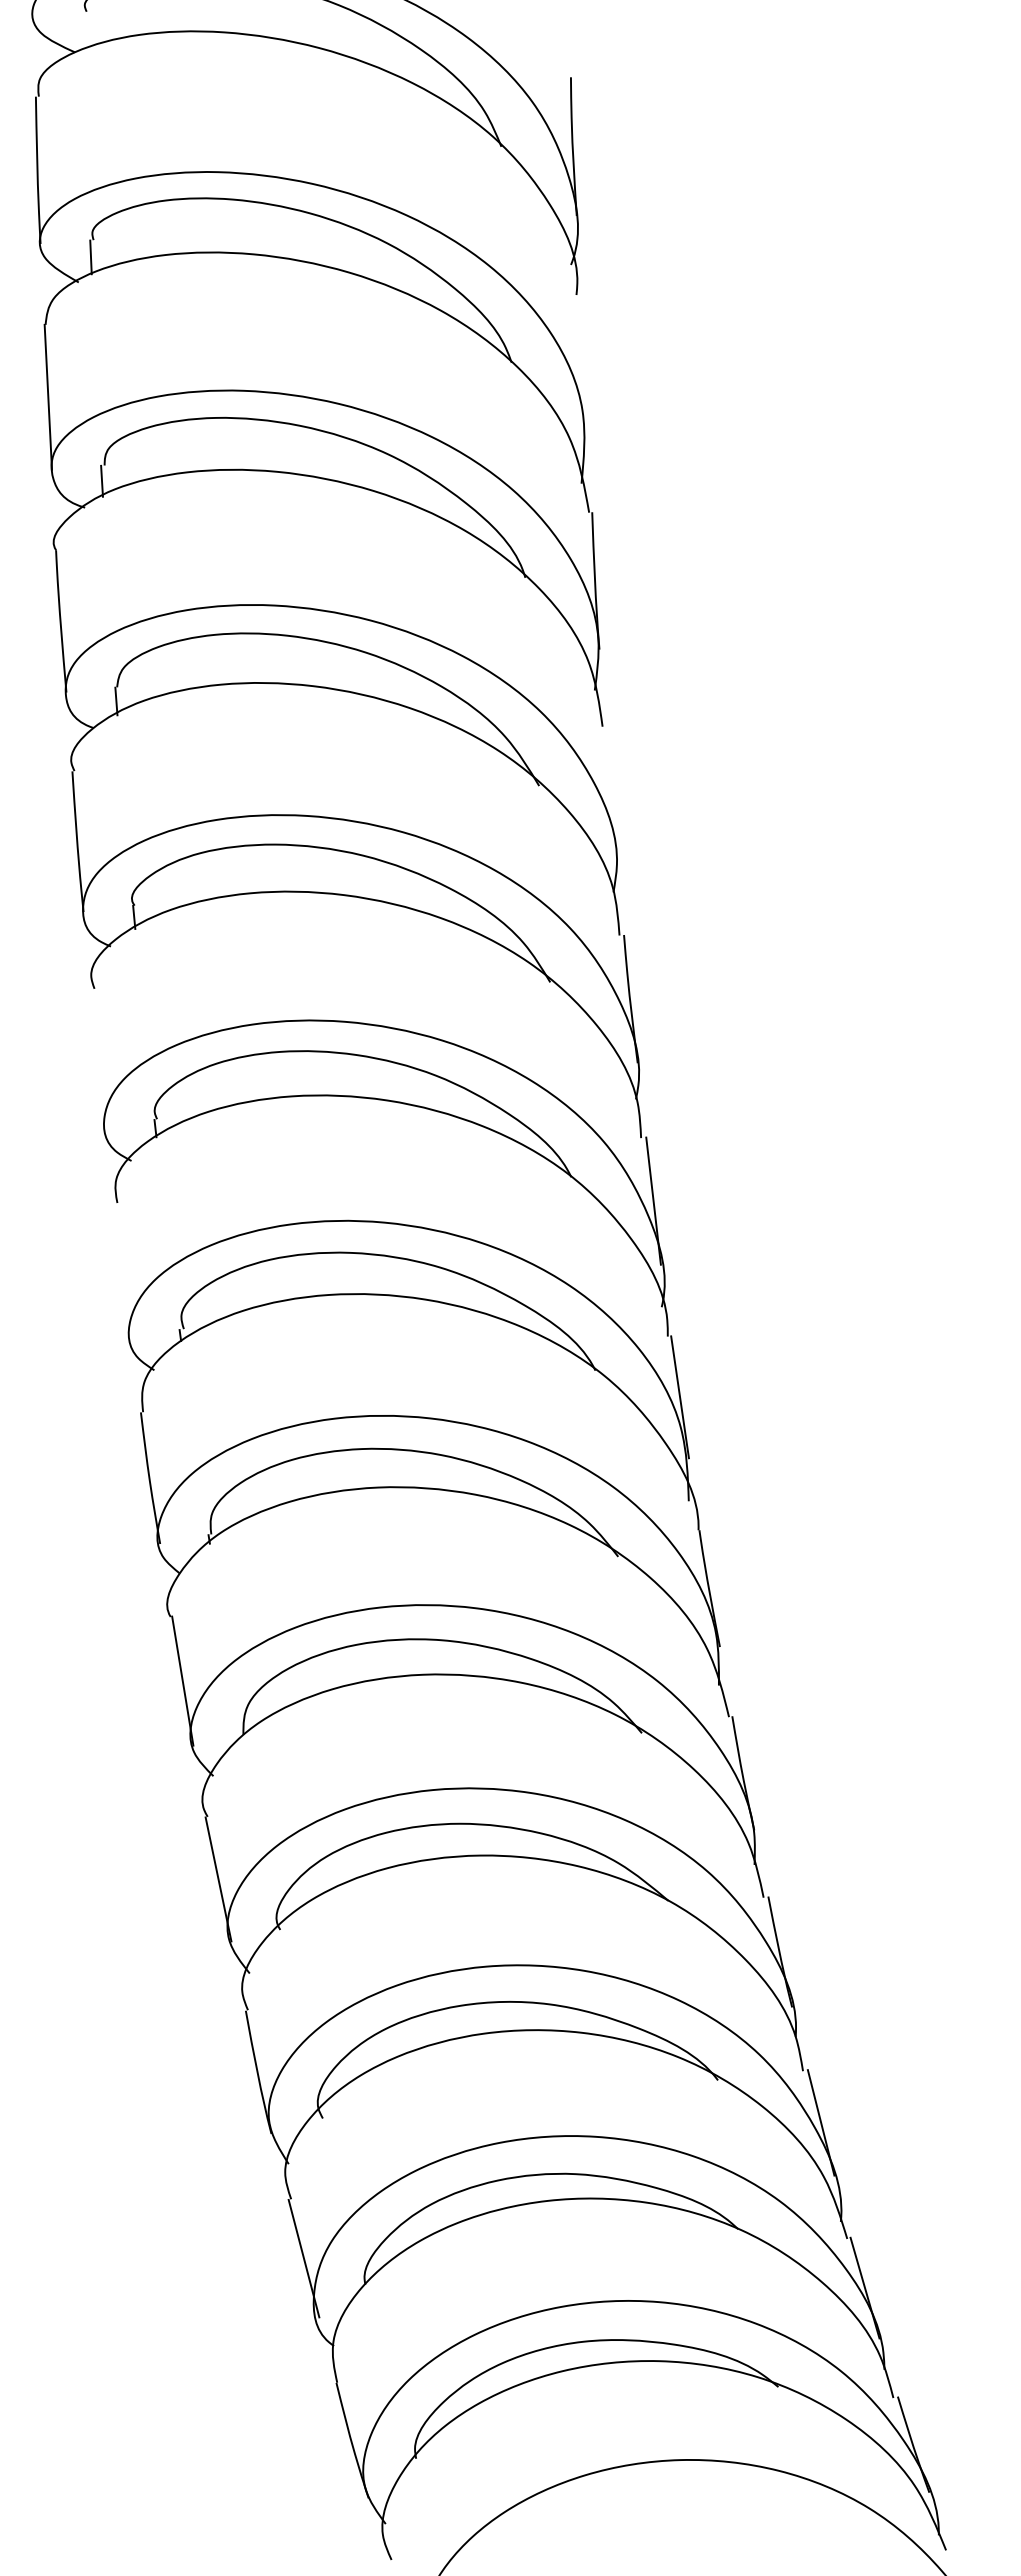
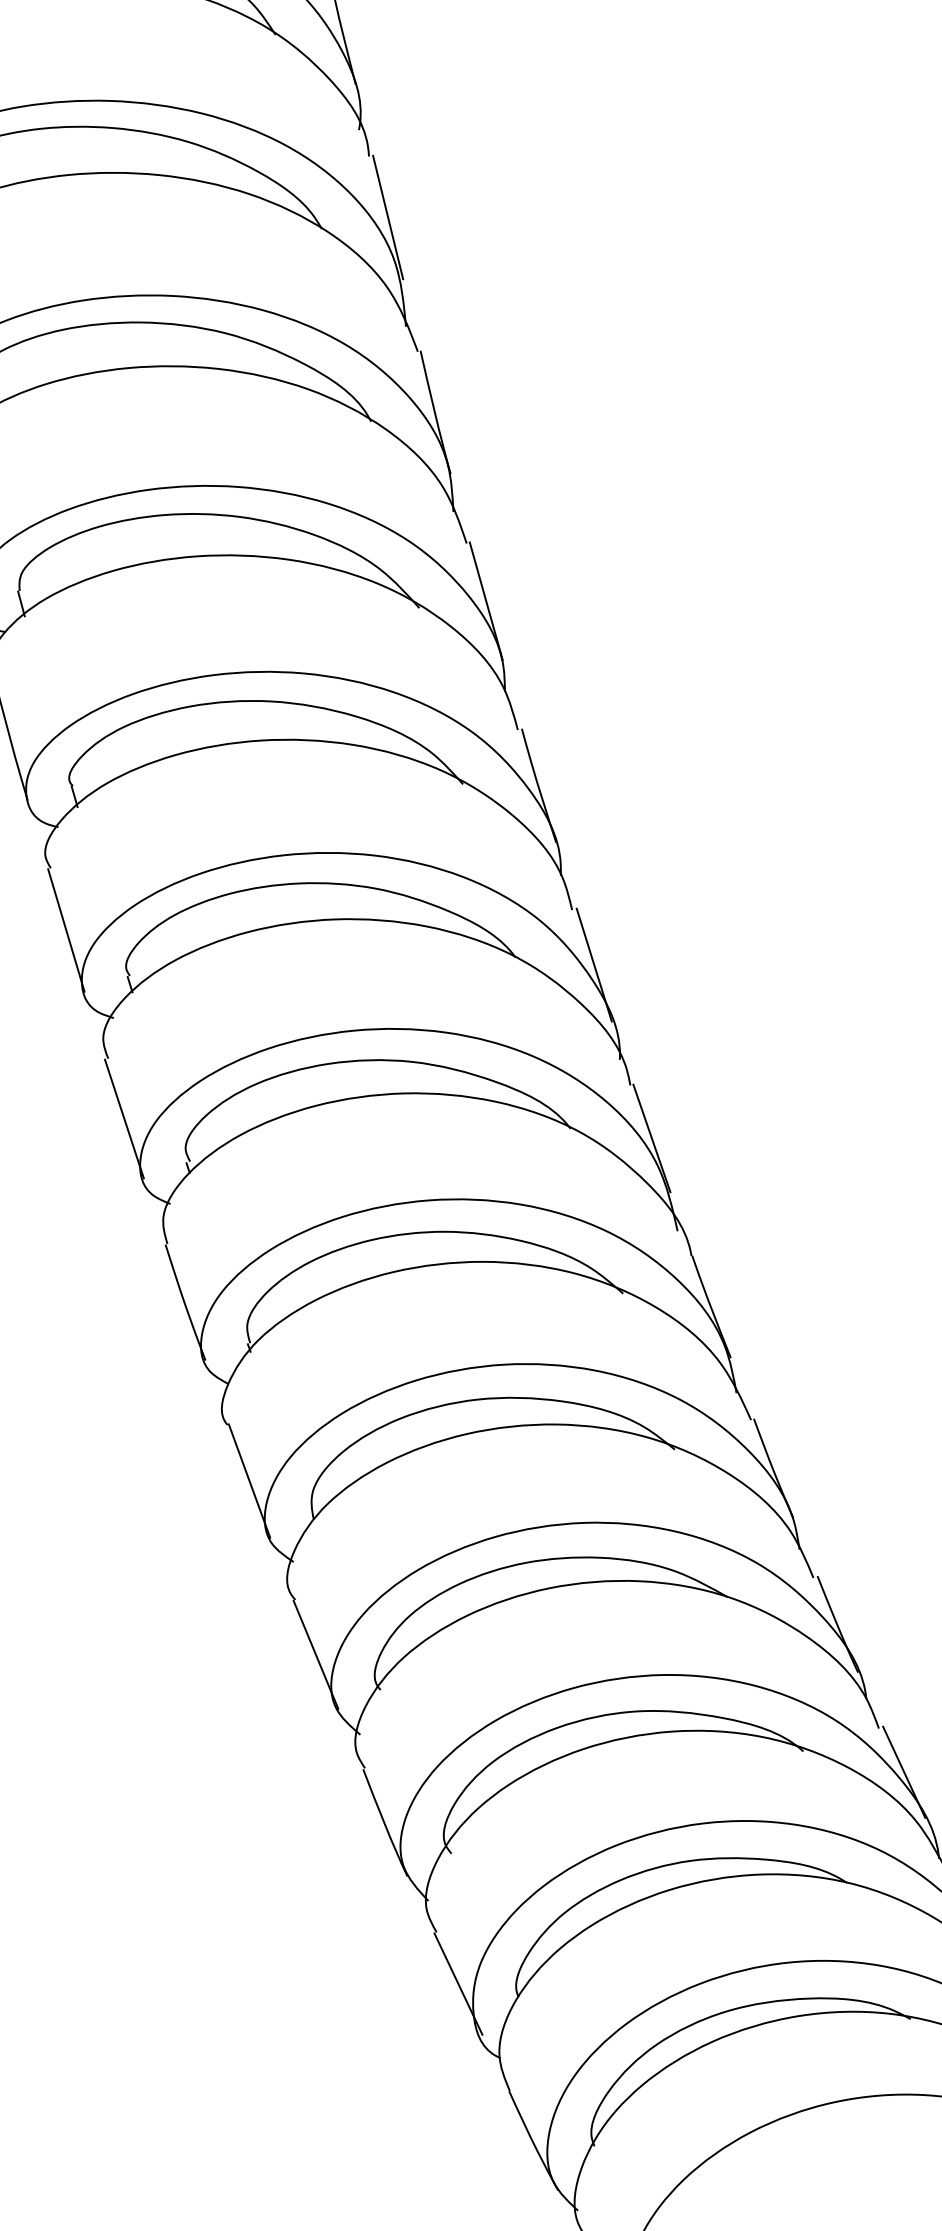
line: (584, 363) -> (388, 217), added
line: (611, 792) -> (486, 601), added
line: (98, 1057) -> (66, 929), added
line: (122, 1270) -> (124, 1119), added

